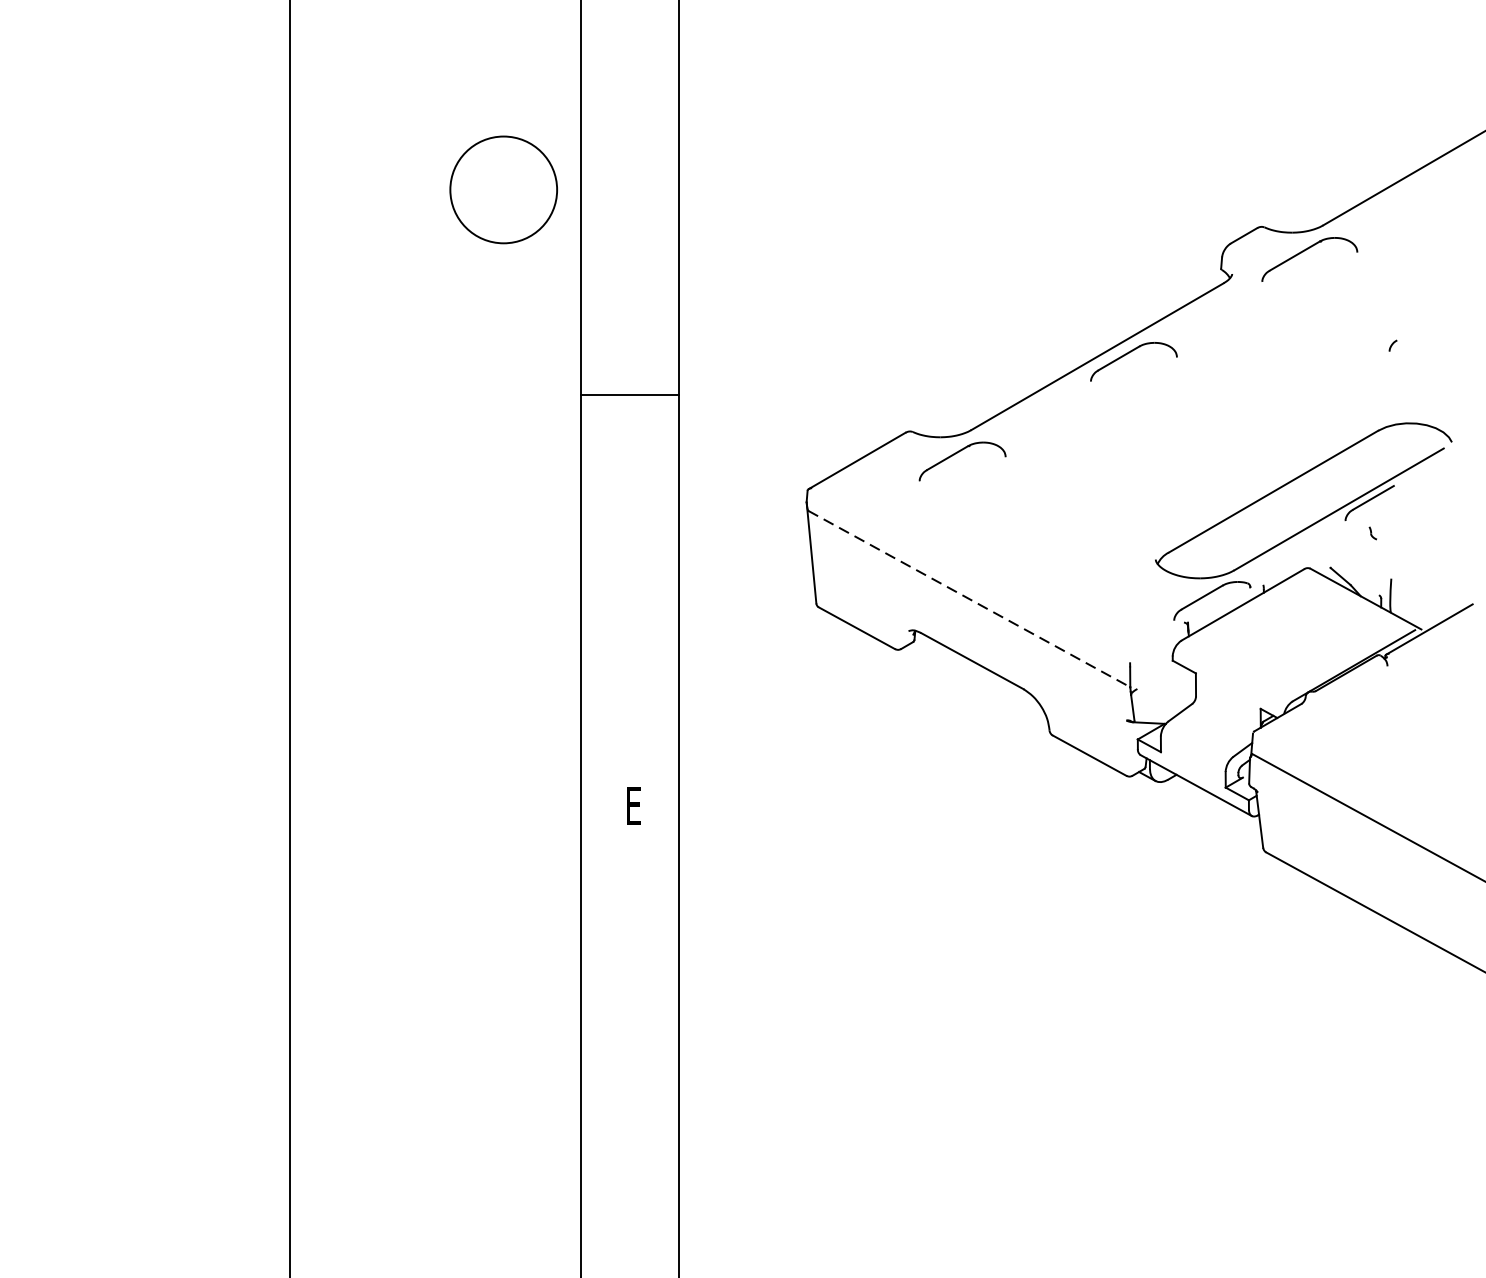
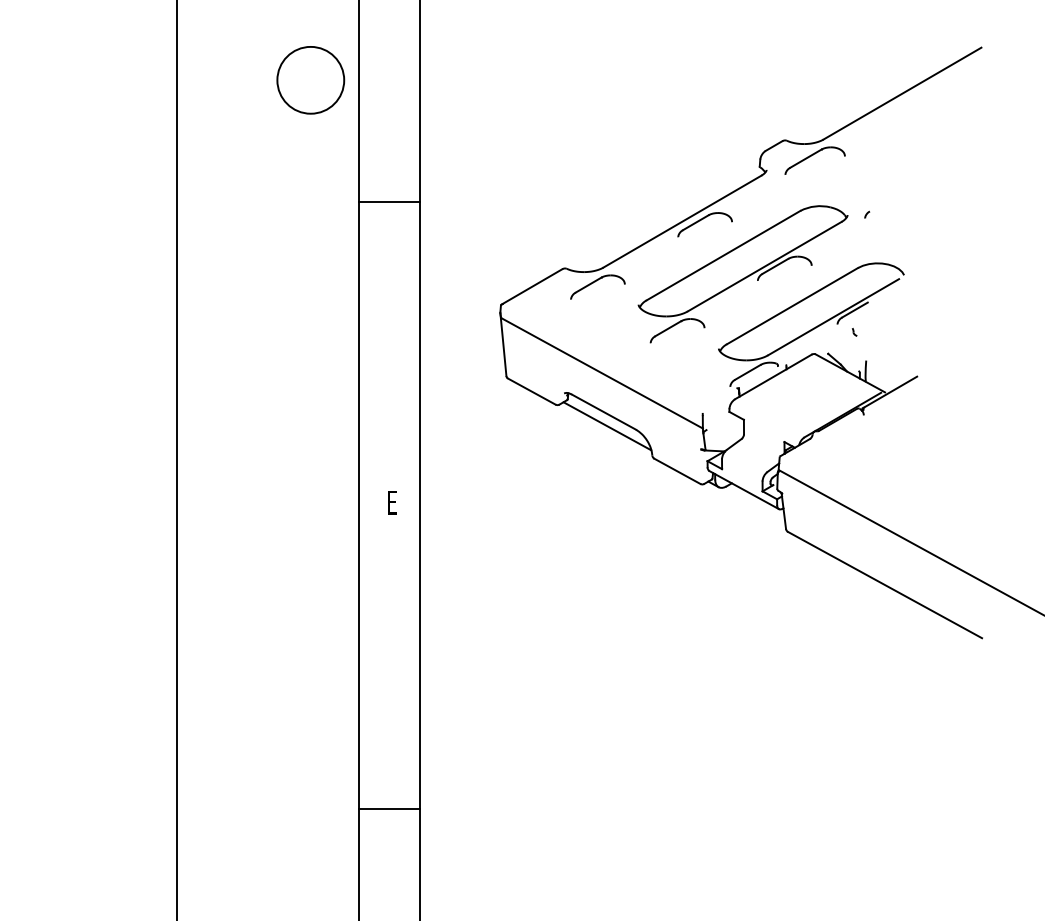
circle: (503, 190) -> (310, 80), moved
line: (629, 394) -> (389, 201), moved
part: (1193, 441) -> (742, 274), added
line: (969, 599) -> (602, 373), dashed -> solid
line: (977, 683) -> (607, 426), added

